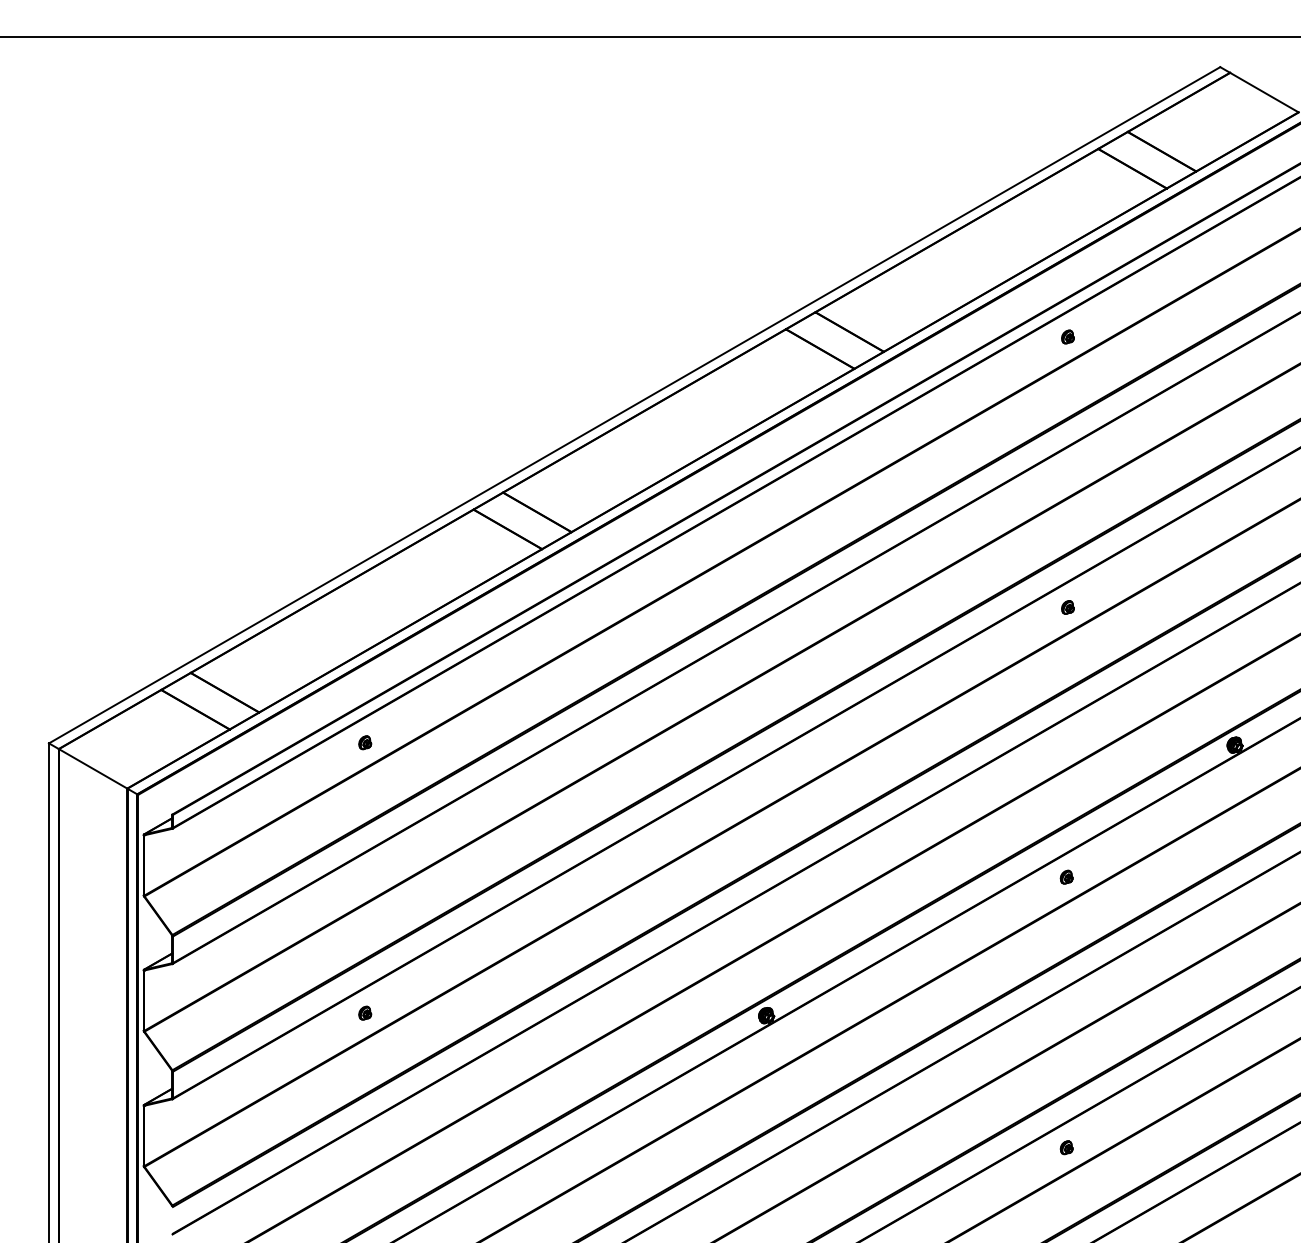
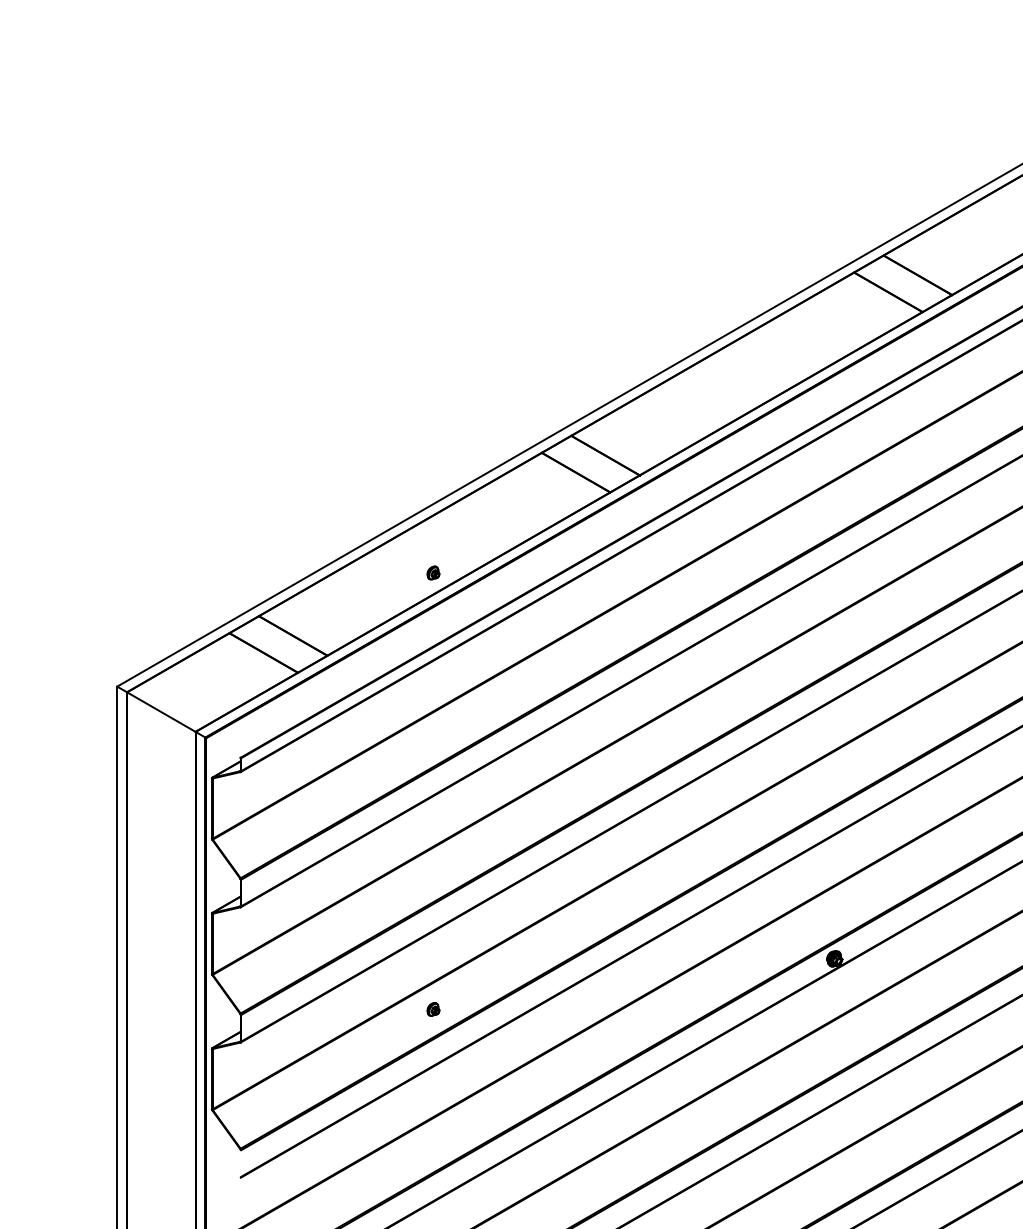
part: (365, 742) -> (433, 572), moved
part: (365, 1012) -> (433, 1008), moved

